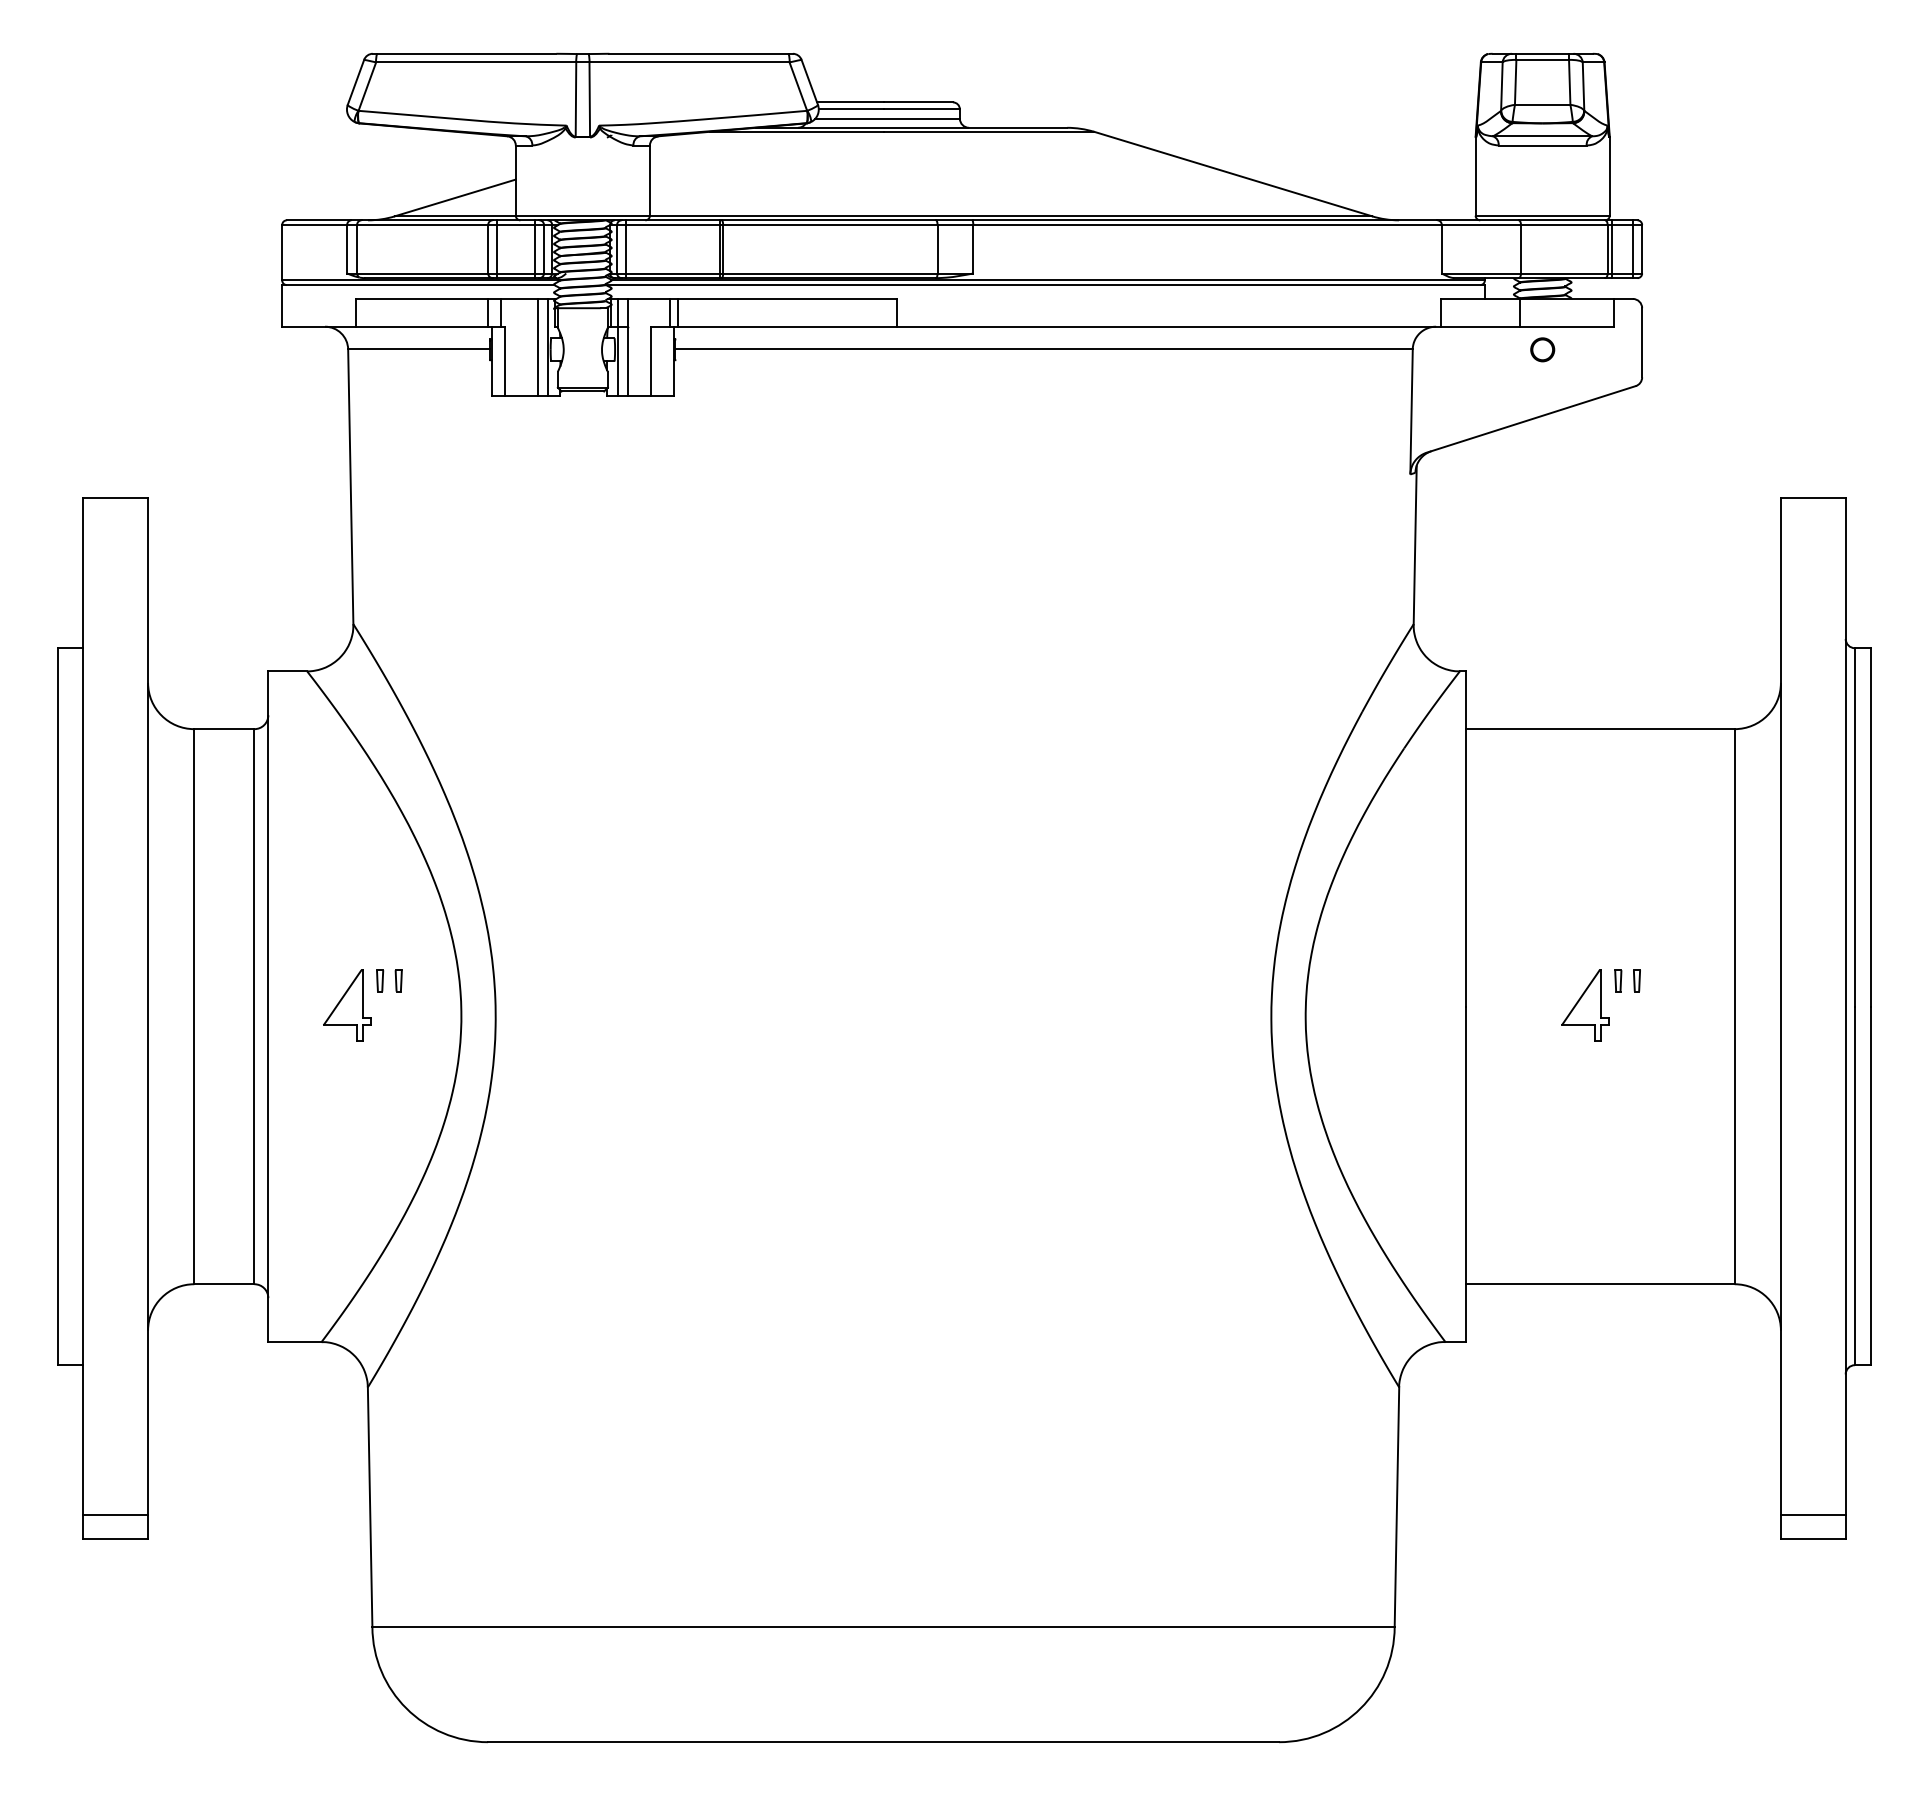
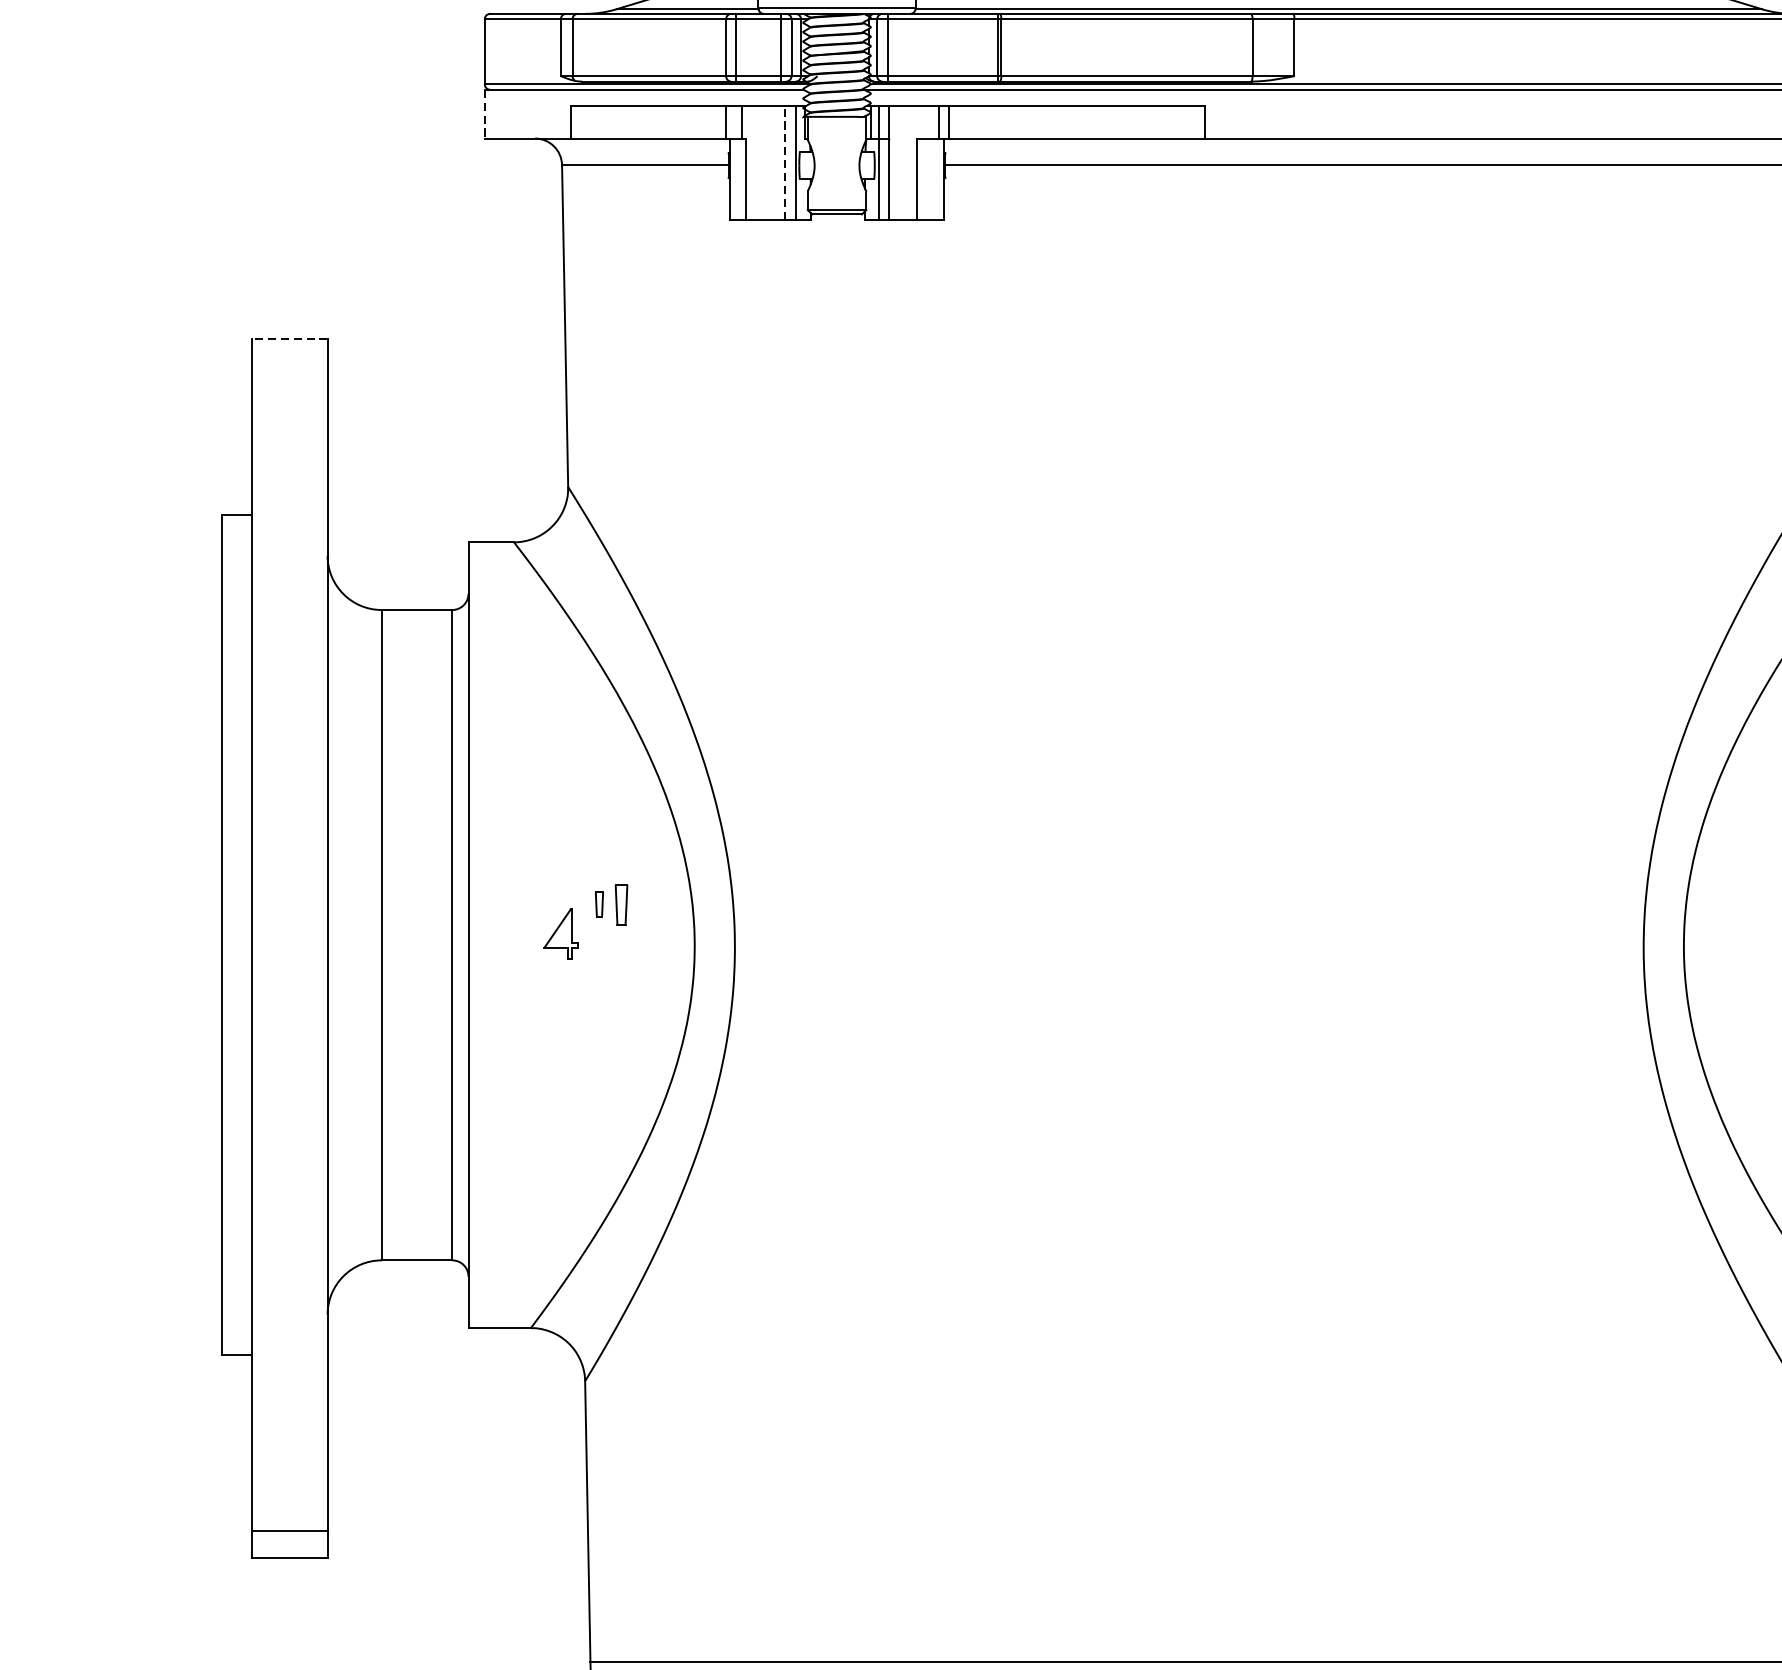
line: (282, 305) -> (485, 113), solid -> dashed
line: (538, 347) -> (785, 162), solid -> dashed
line: (115, 497) -> (289, 338), solid -> dashed
part: (398, 980) -> (621, 904), size x1.6
part: (347, 1005) -> (561, 933), size x0.6

